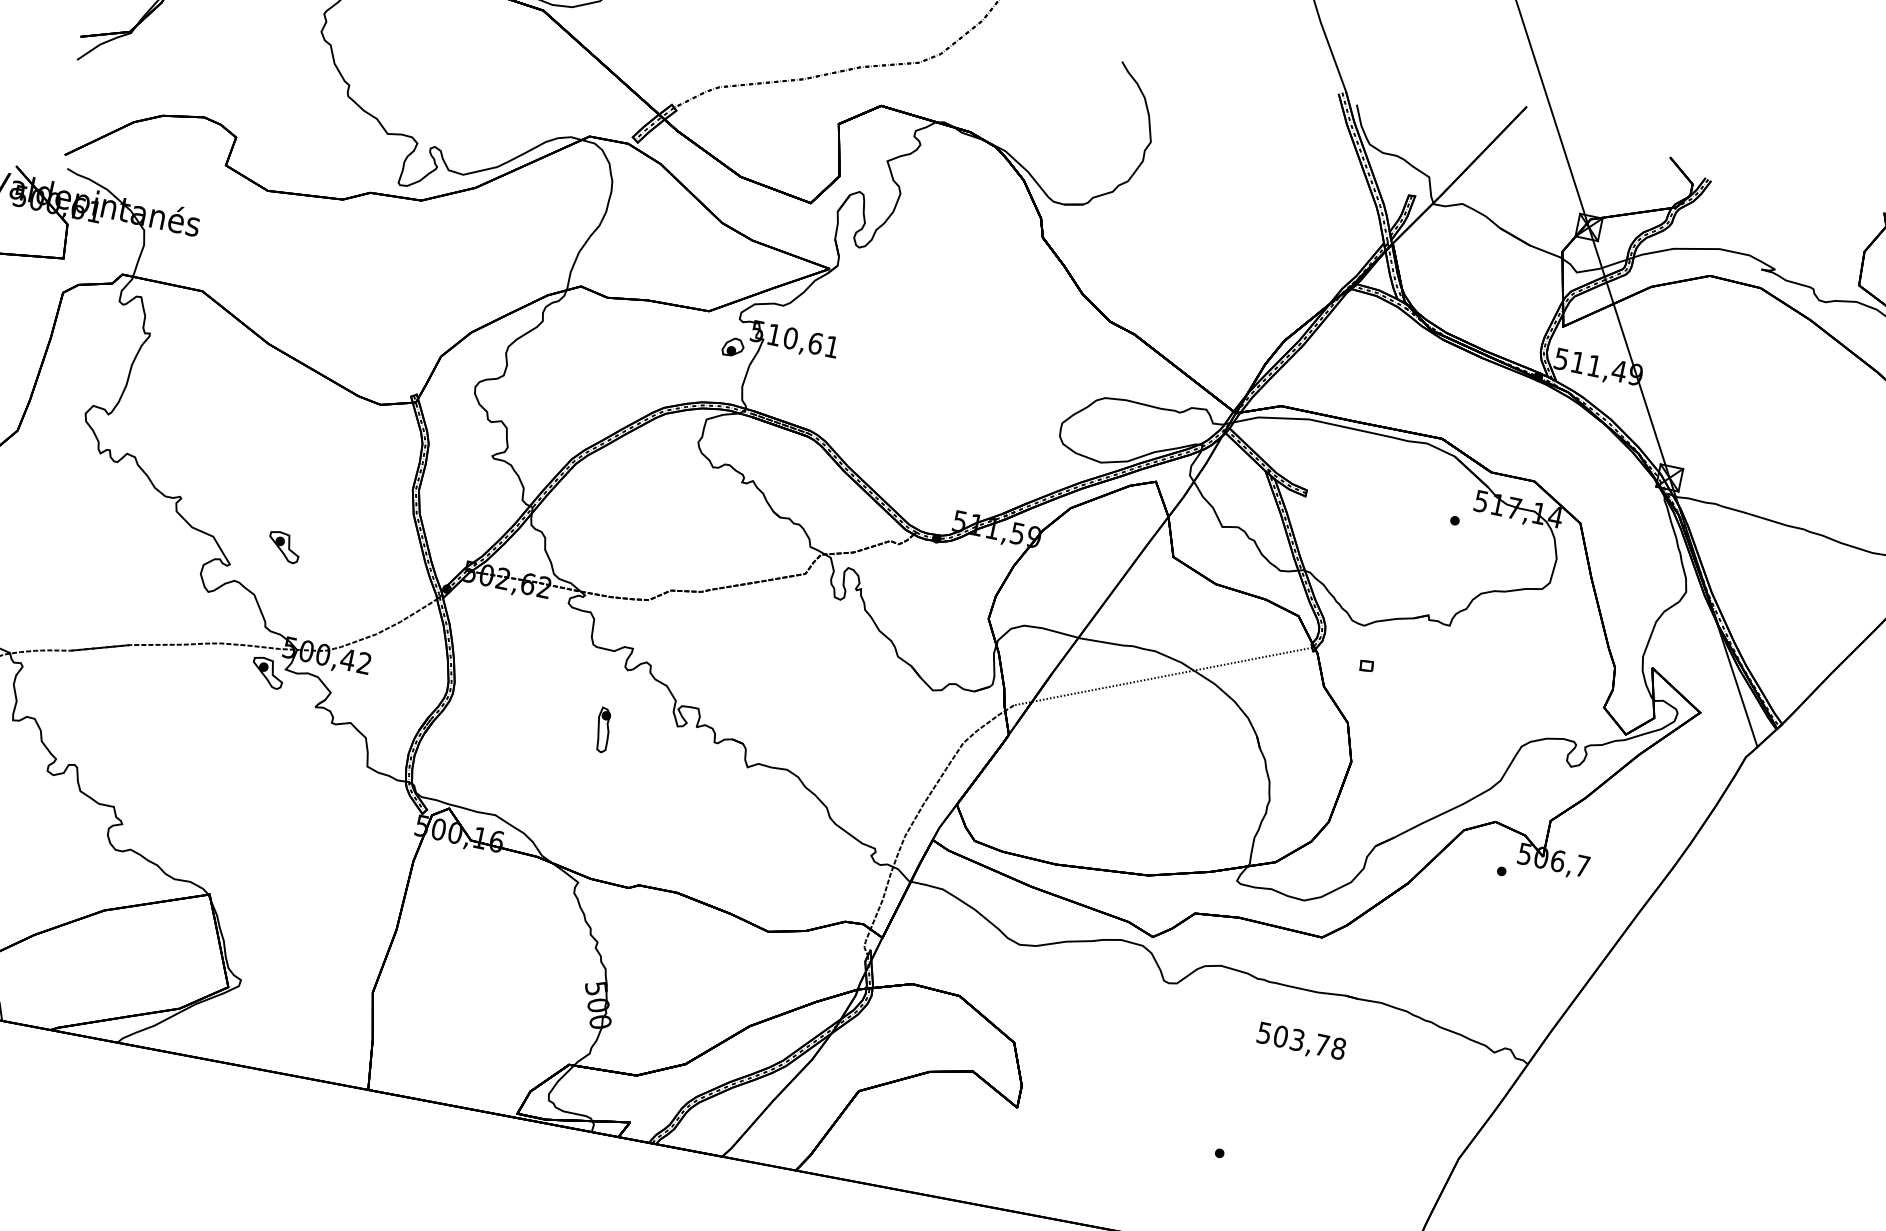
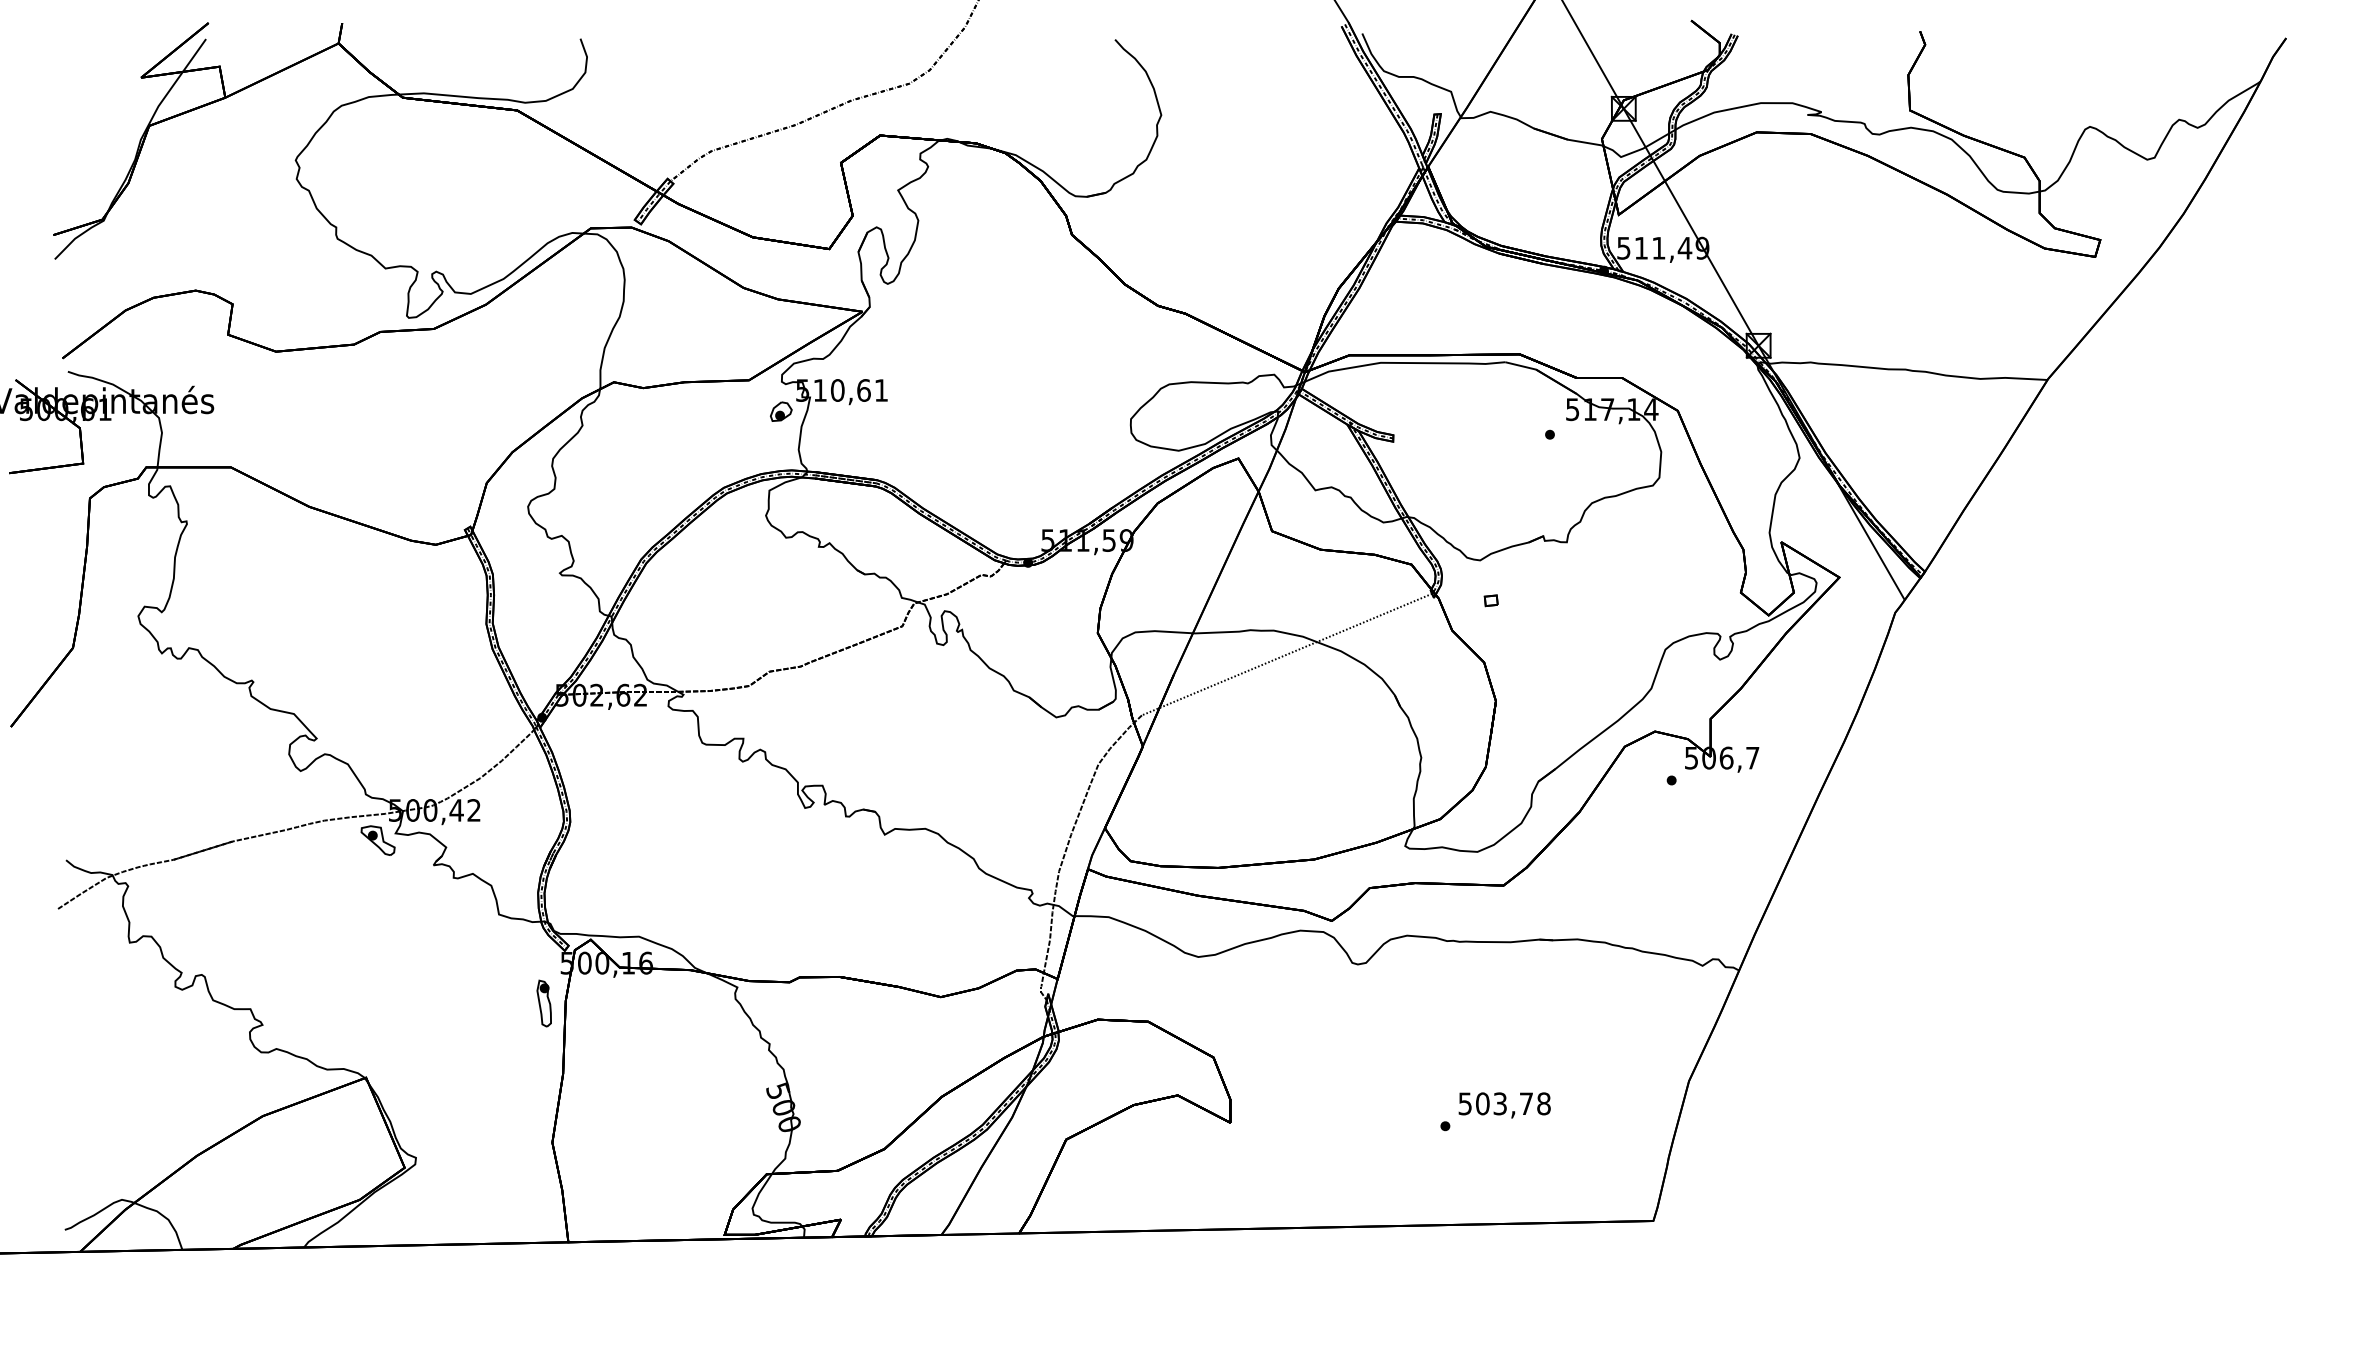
part: (283, 546) -> (367, 709), removed
part: (602, 729) -> (543, 1003), moved
text: (1301, 1042) -> (1504, 1105), moved

